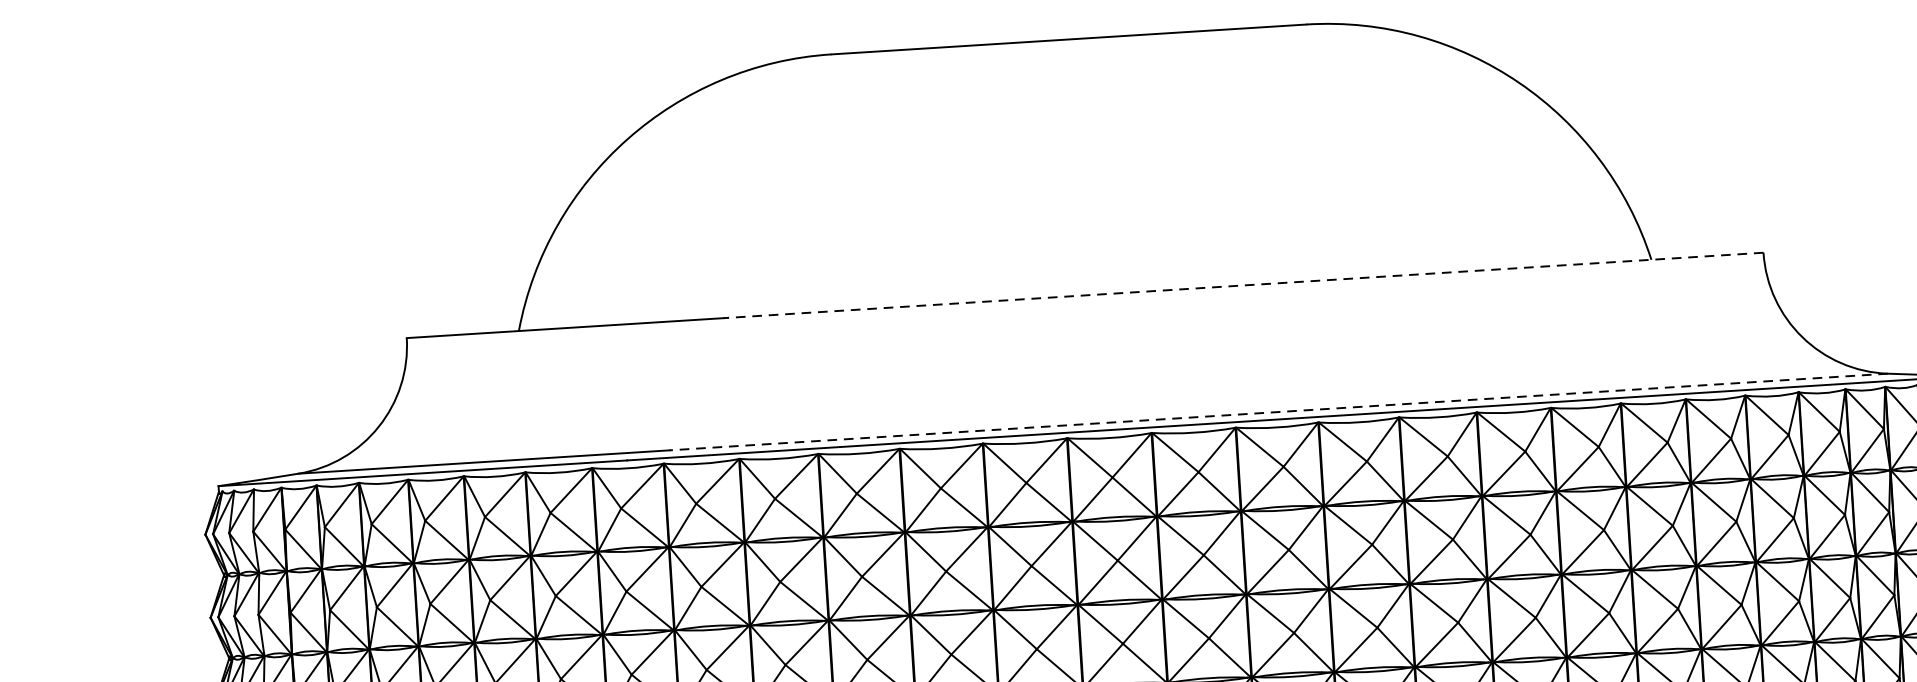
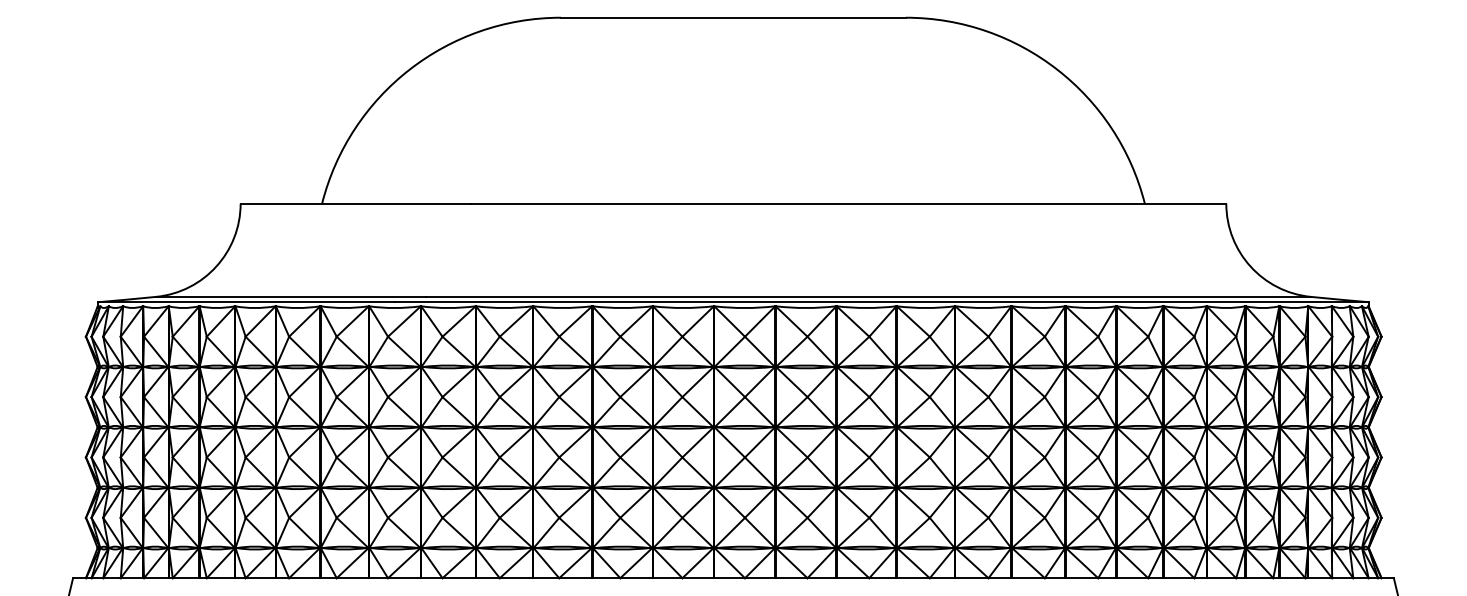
line: (1243, 285) -> (848, 203), dashed -> solid
line: (1279, 411) -> (868, 296), dashed -> solid

